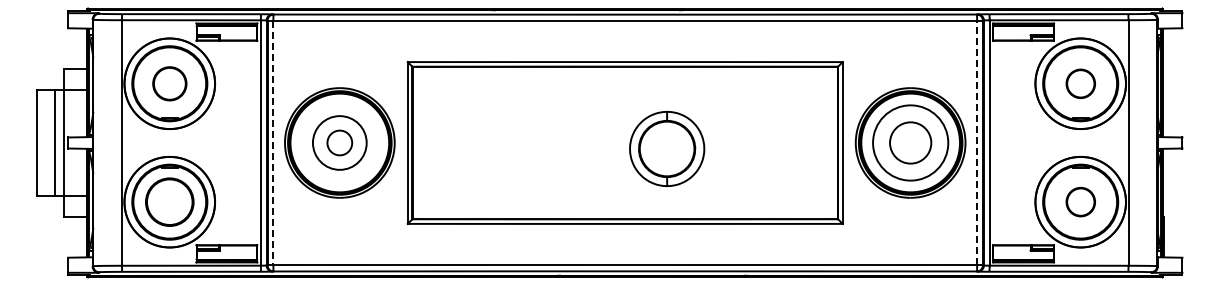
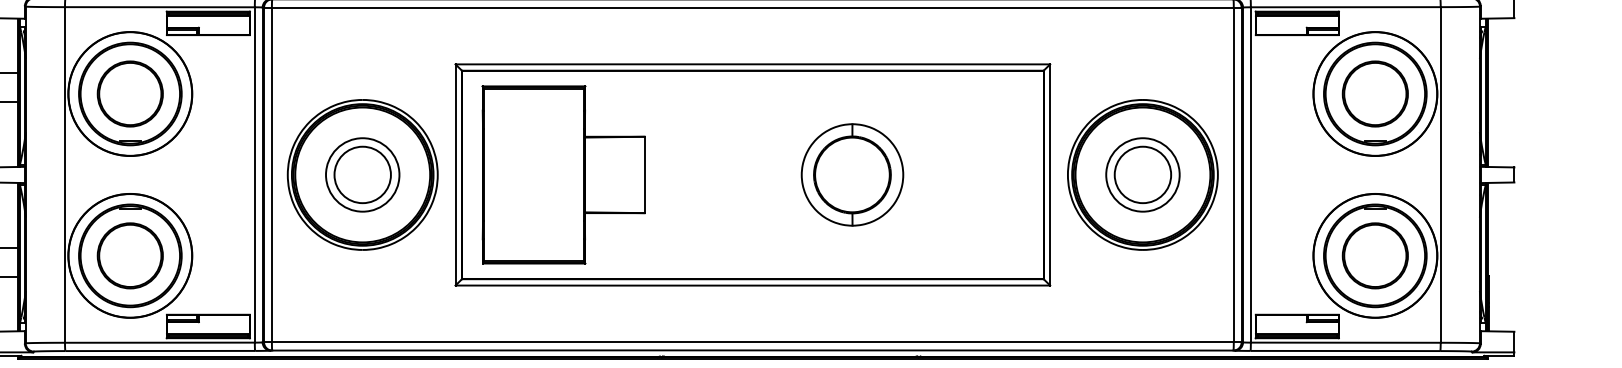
circle: (169, 83) -> (129, 93), size x1.43
circle: (1080, 83) -> (1375, 93), size x1.67
circle: (339, 142) -> (362, 174), size x1.67
part: (486, 142) -> (563, 174), added
circle: (910, 142) -> (1142, 174), size x0.71
line: (977, 142) -> (1234, 174), dashed -> solid
line: (273, 143) -> (272, 175), dashed -> solid
part: (667, 148) -> (852, 174), moved
circle: (1080, 201) -> (1375, 254), size x1.67

